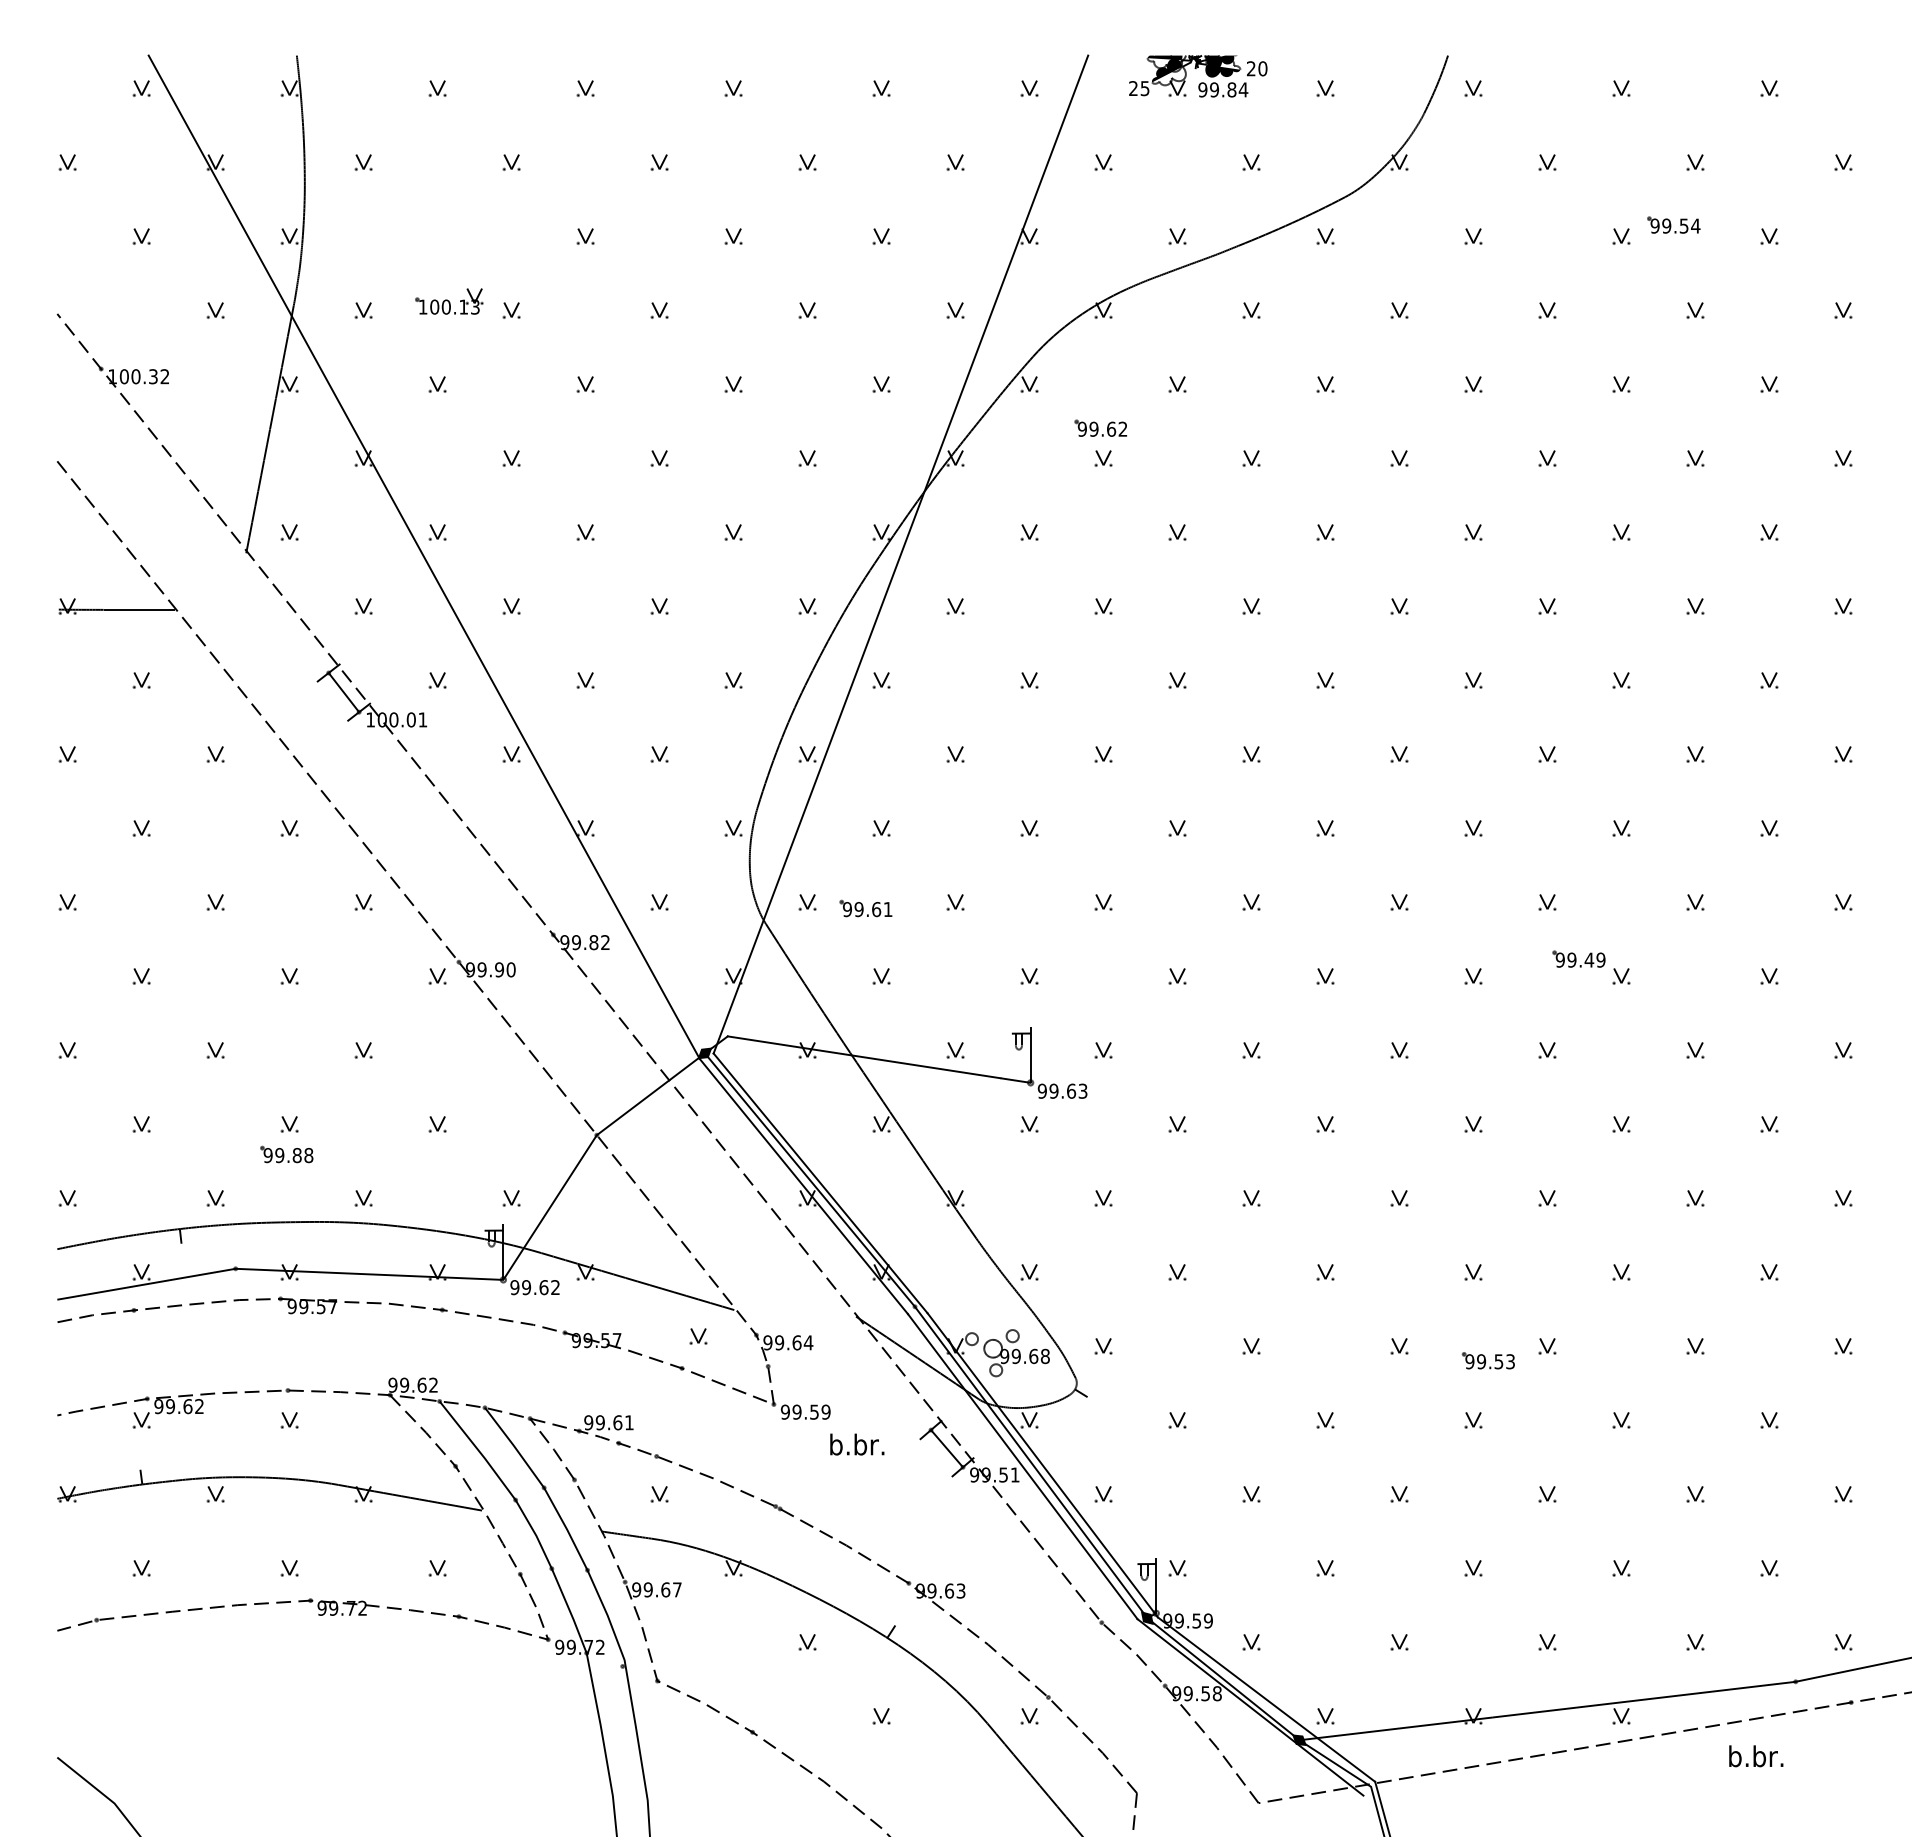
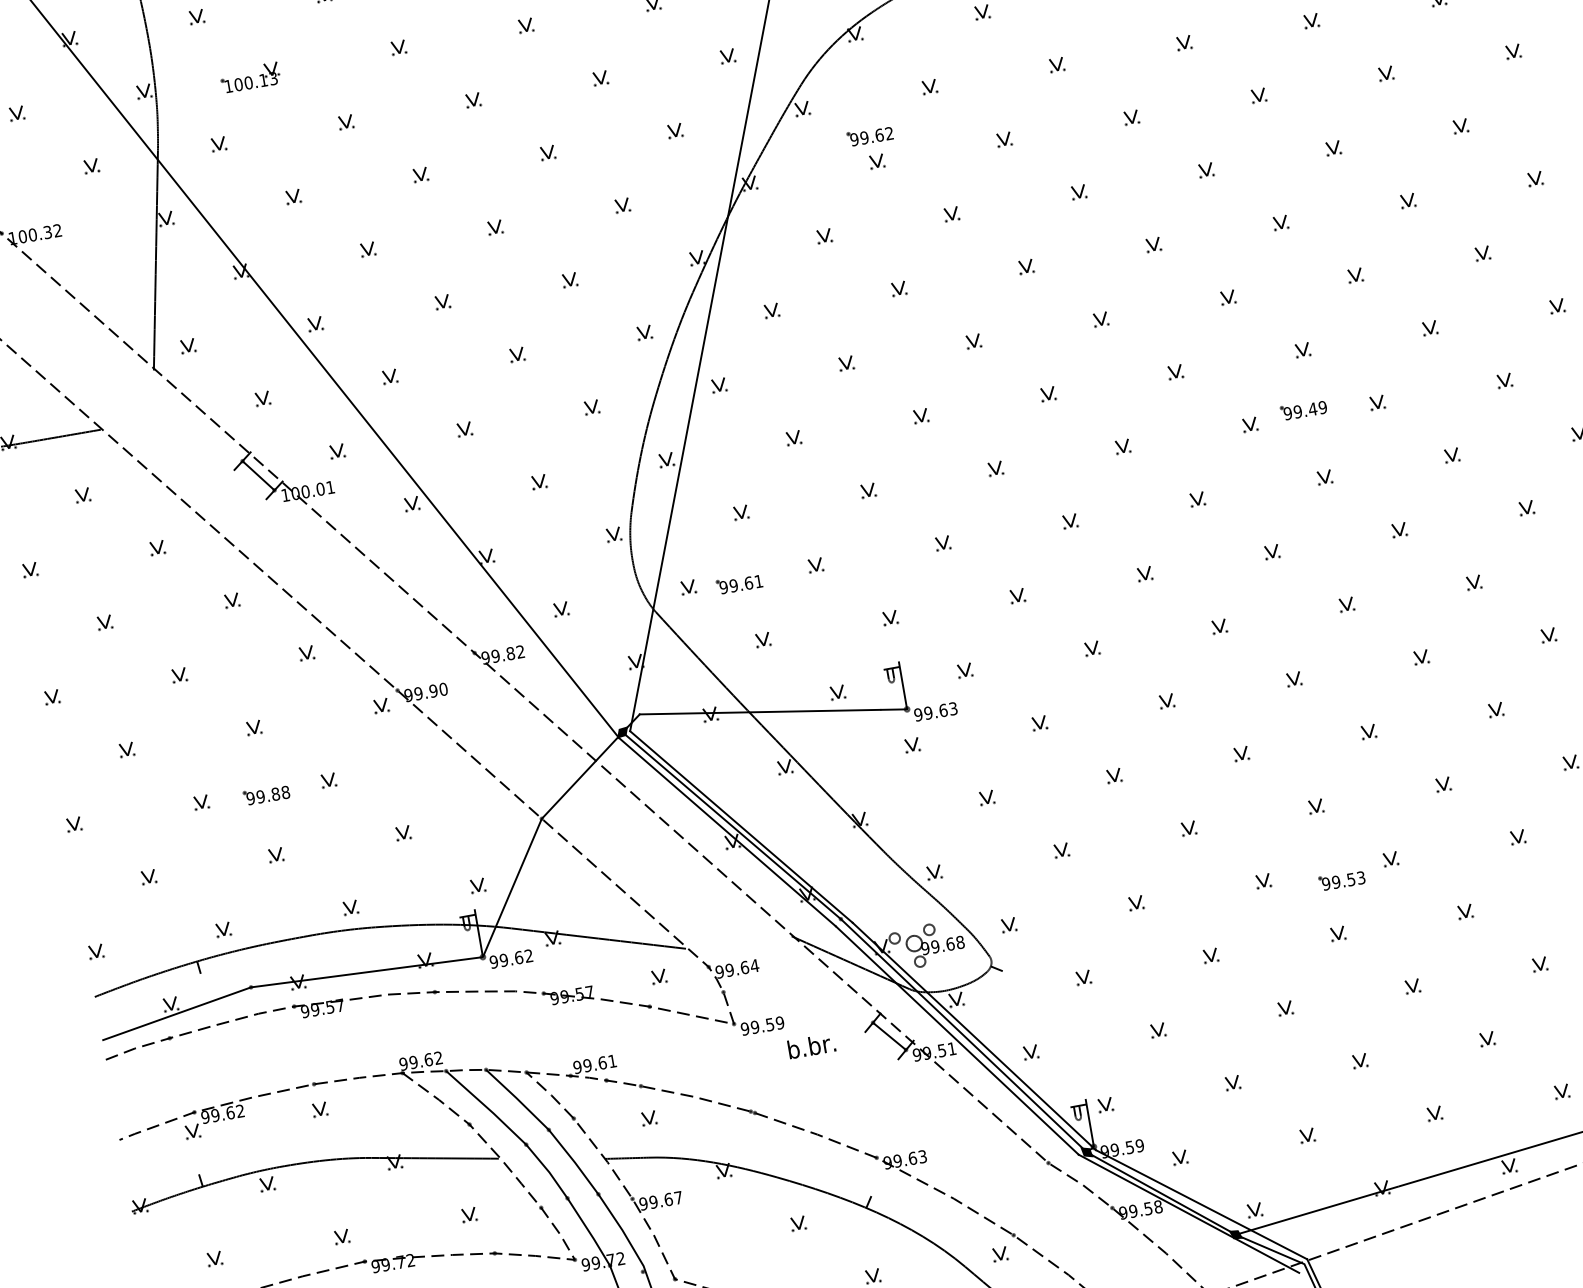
part: (449, 301) -> (250, 77), moved
part: (1578, 958) -> (1303, 409), moved
part: (286, 1154) -> (266, 794), moved

